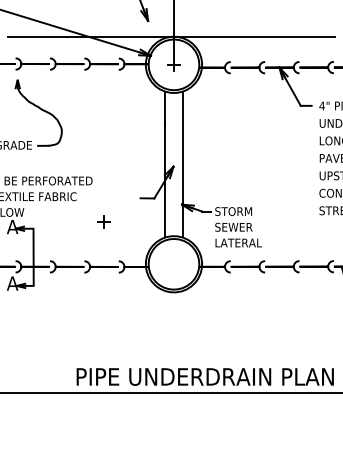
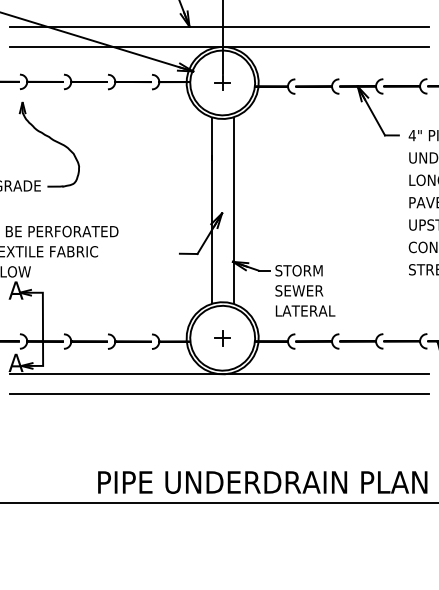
line: (171, 21) -> (219, 27), added
part: (103, 221) -> (222, 337), moved
line: (171, 292) -> (219, 374), added
line: (171, 307) -> (219, 393), added

